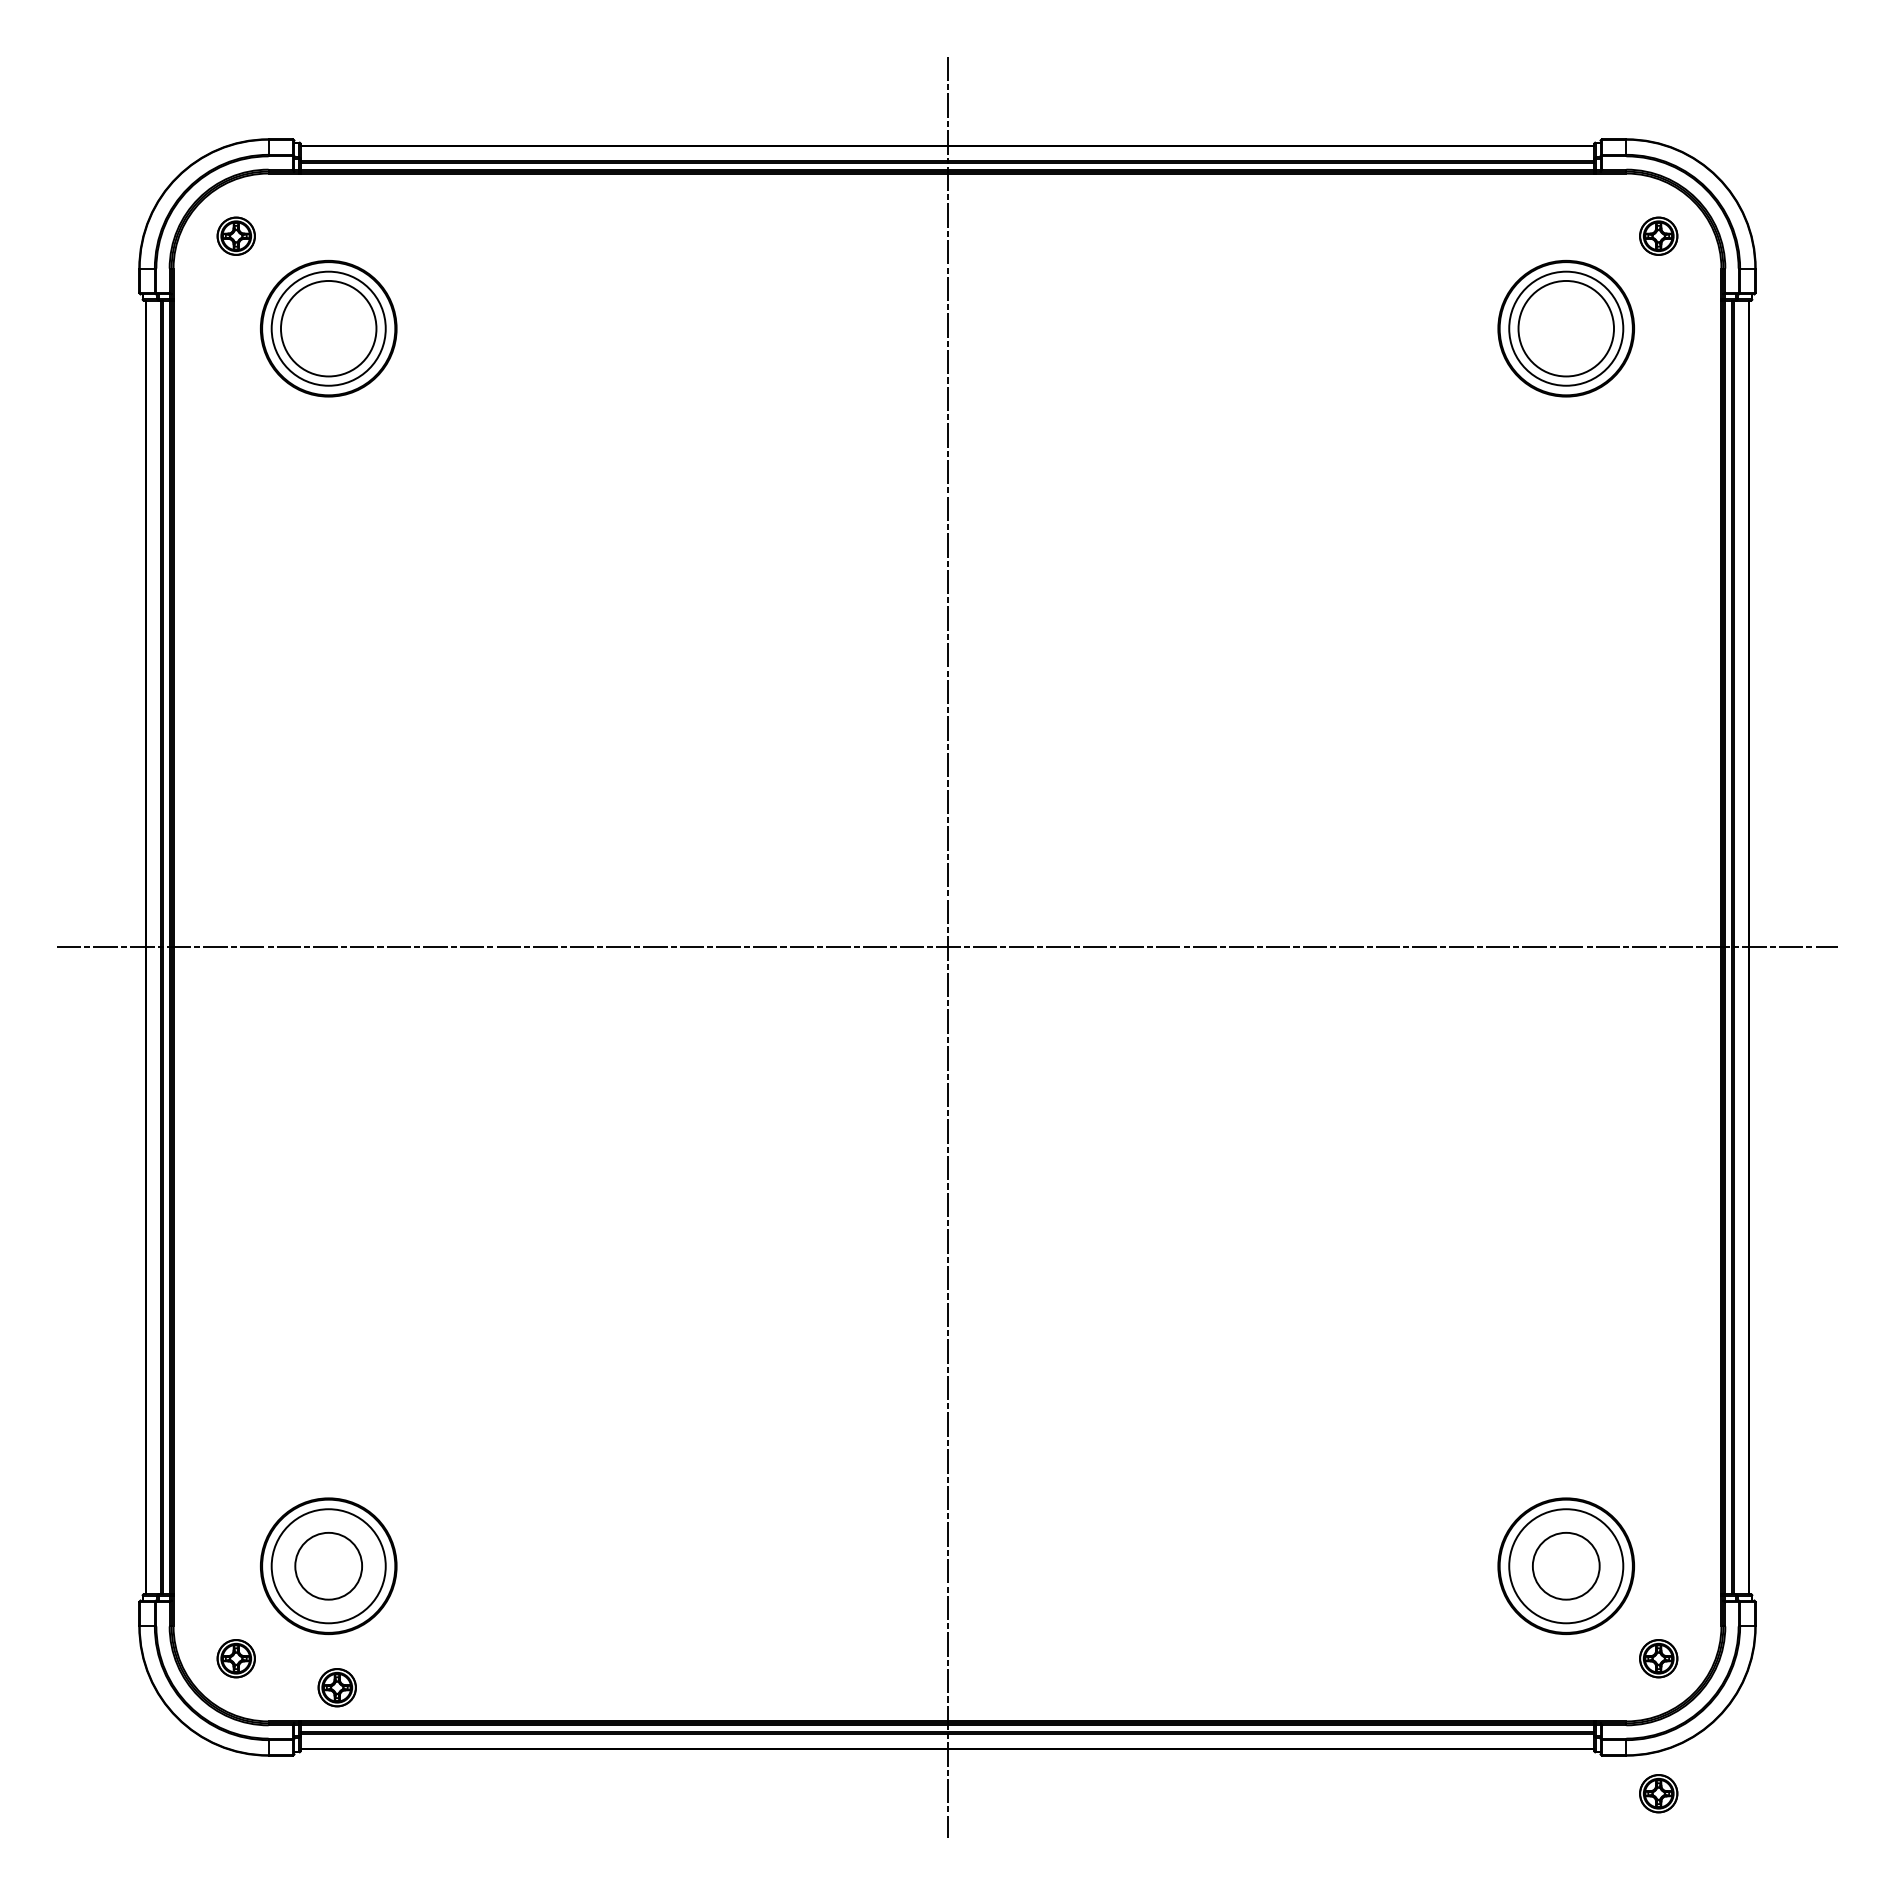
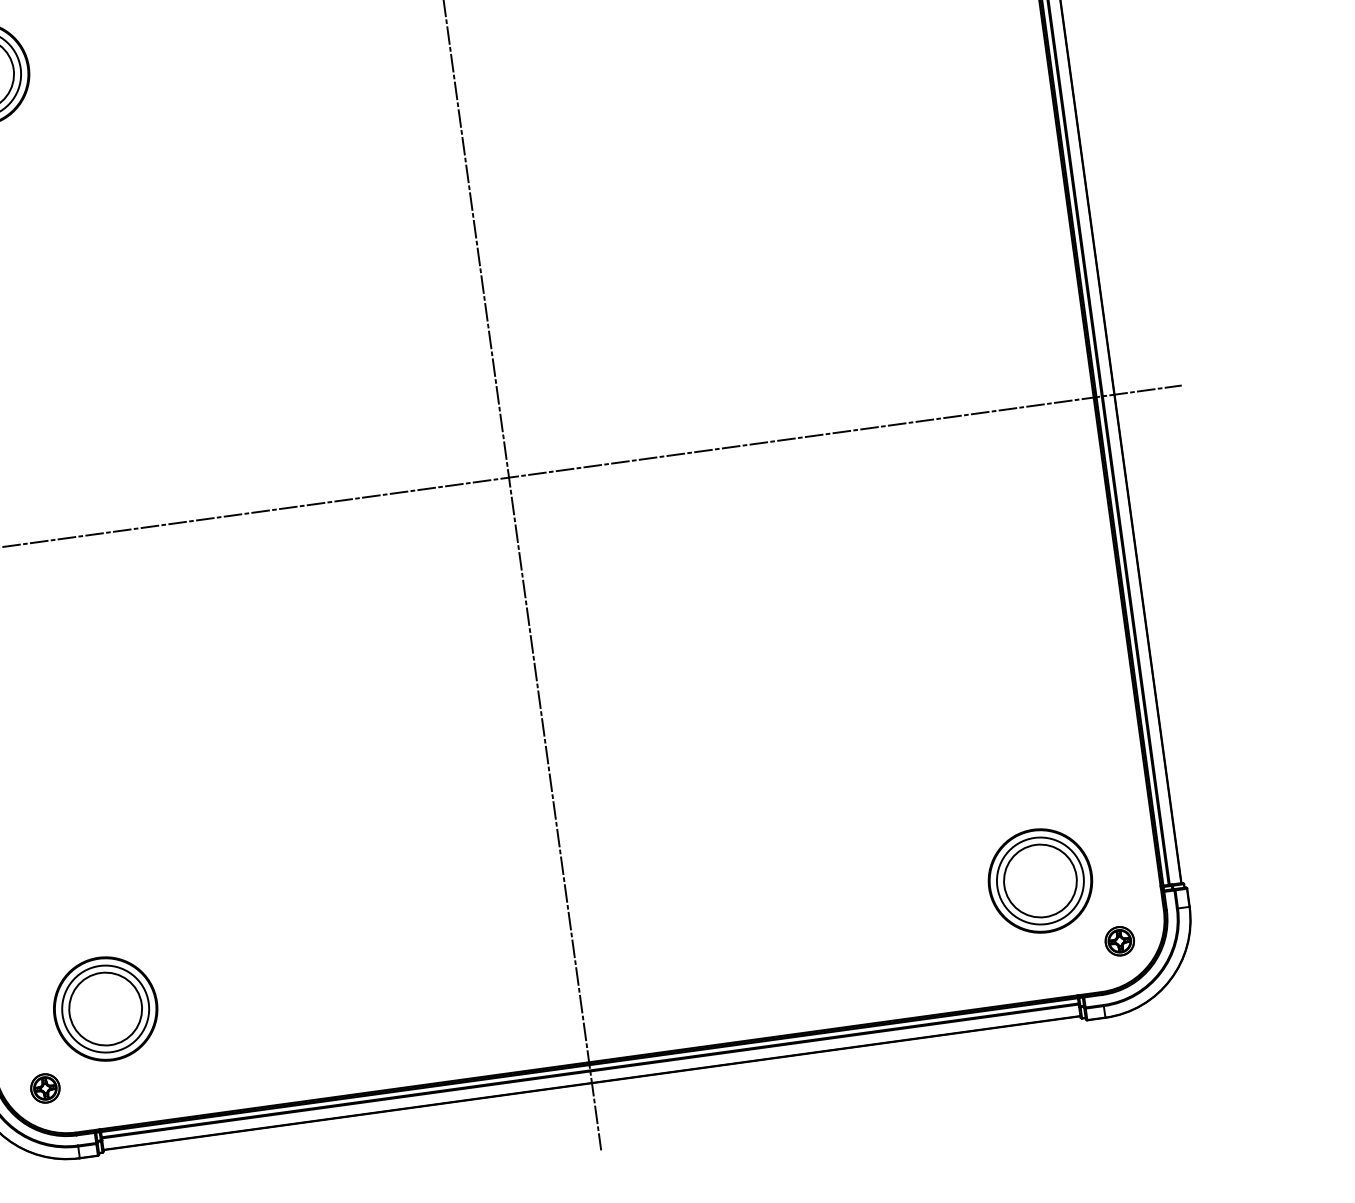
circle: (328, 1566) -> (105, 1009), size x1.43
circle: (1566, 1566) -> (1040, 881), size x1.43
part: (336, 1687) -> (124, 1099), removed
part: (1658, 1793) -> (1133, 1043), removed

